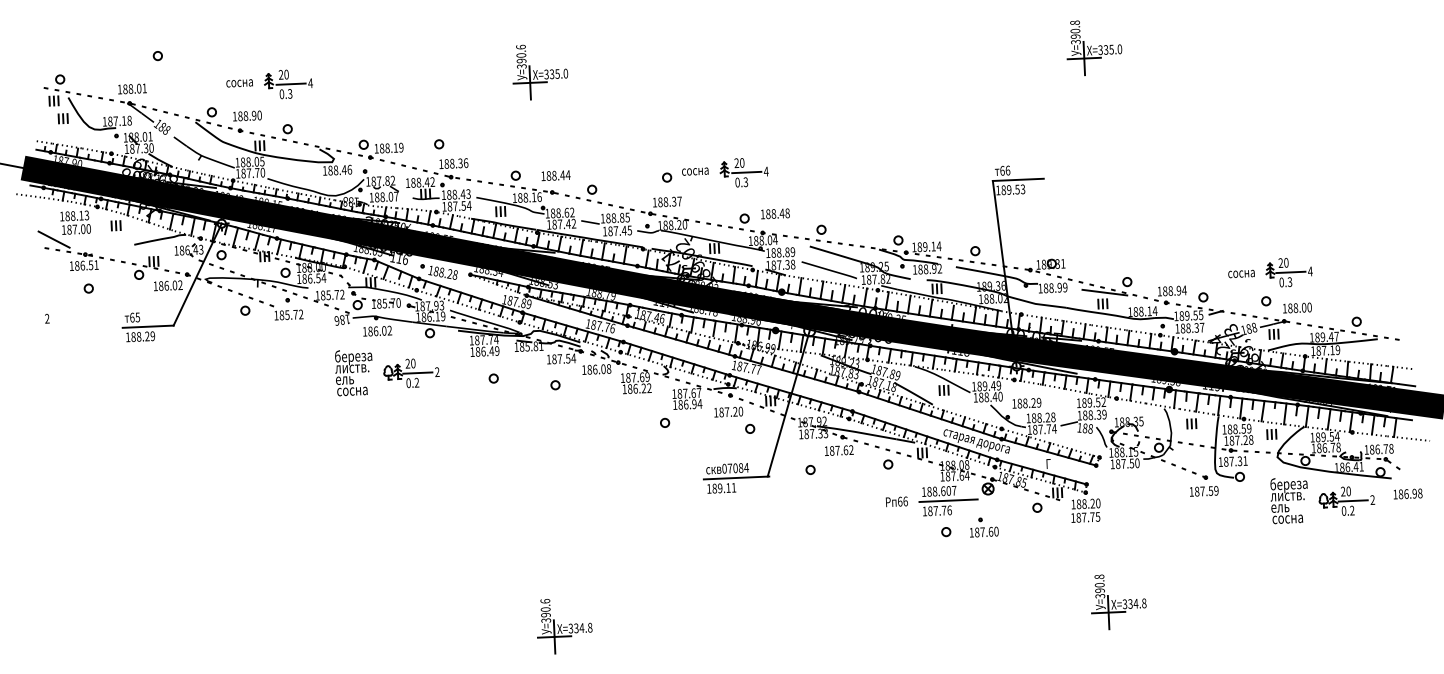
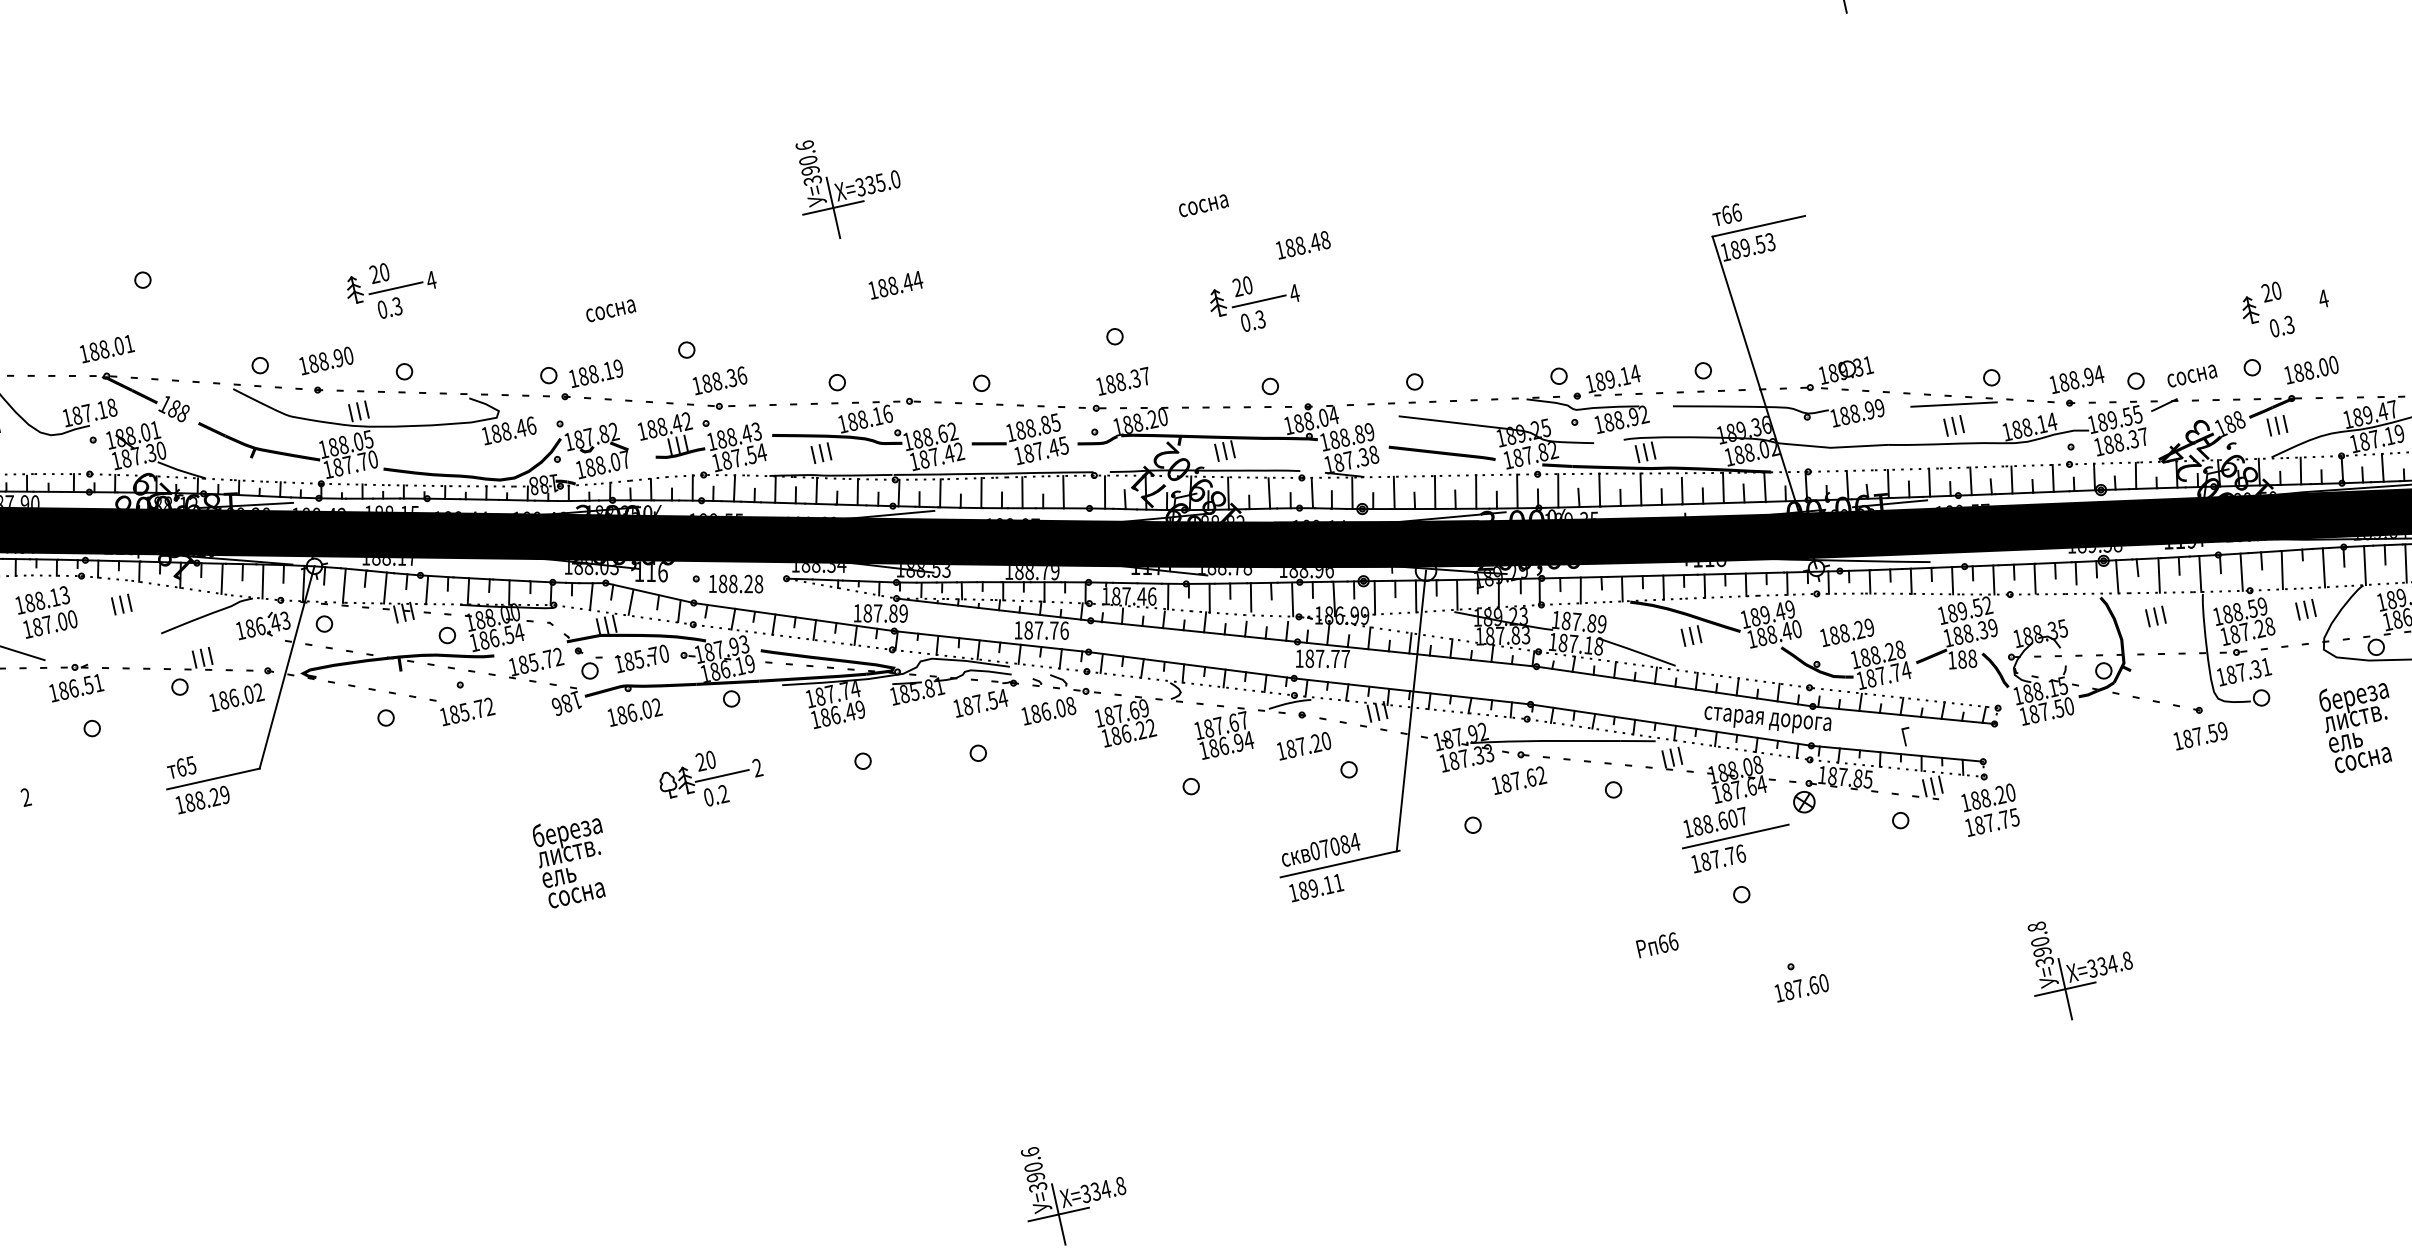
text: (239, 83) -> (610, 311), moved
text: (695, 171) -> (1203, 205), moved
text: (555, 175) -> (894, 285), moved
text: (775, 213) -> (1303, 244), moved
line: (1290, 272) -> (2287, 307), removed
text: (1241, 273) -> (2191, 375), moved
text: (353, 373) -> (572, 861), moved
text: (896, 501) -> (1656, 944), moved
part: (984, 527) -> (1800, 979), moved

